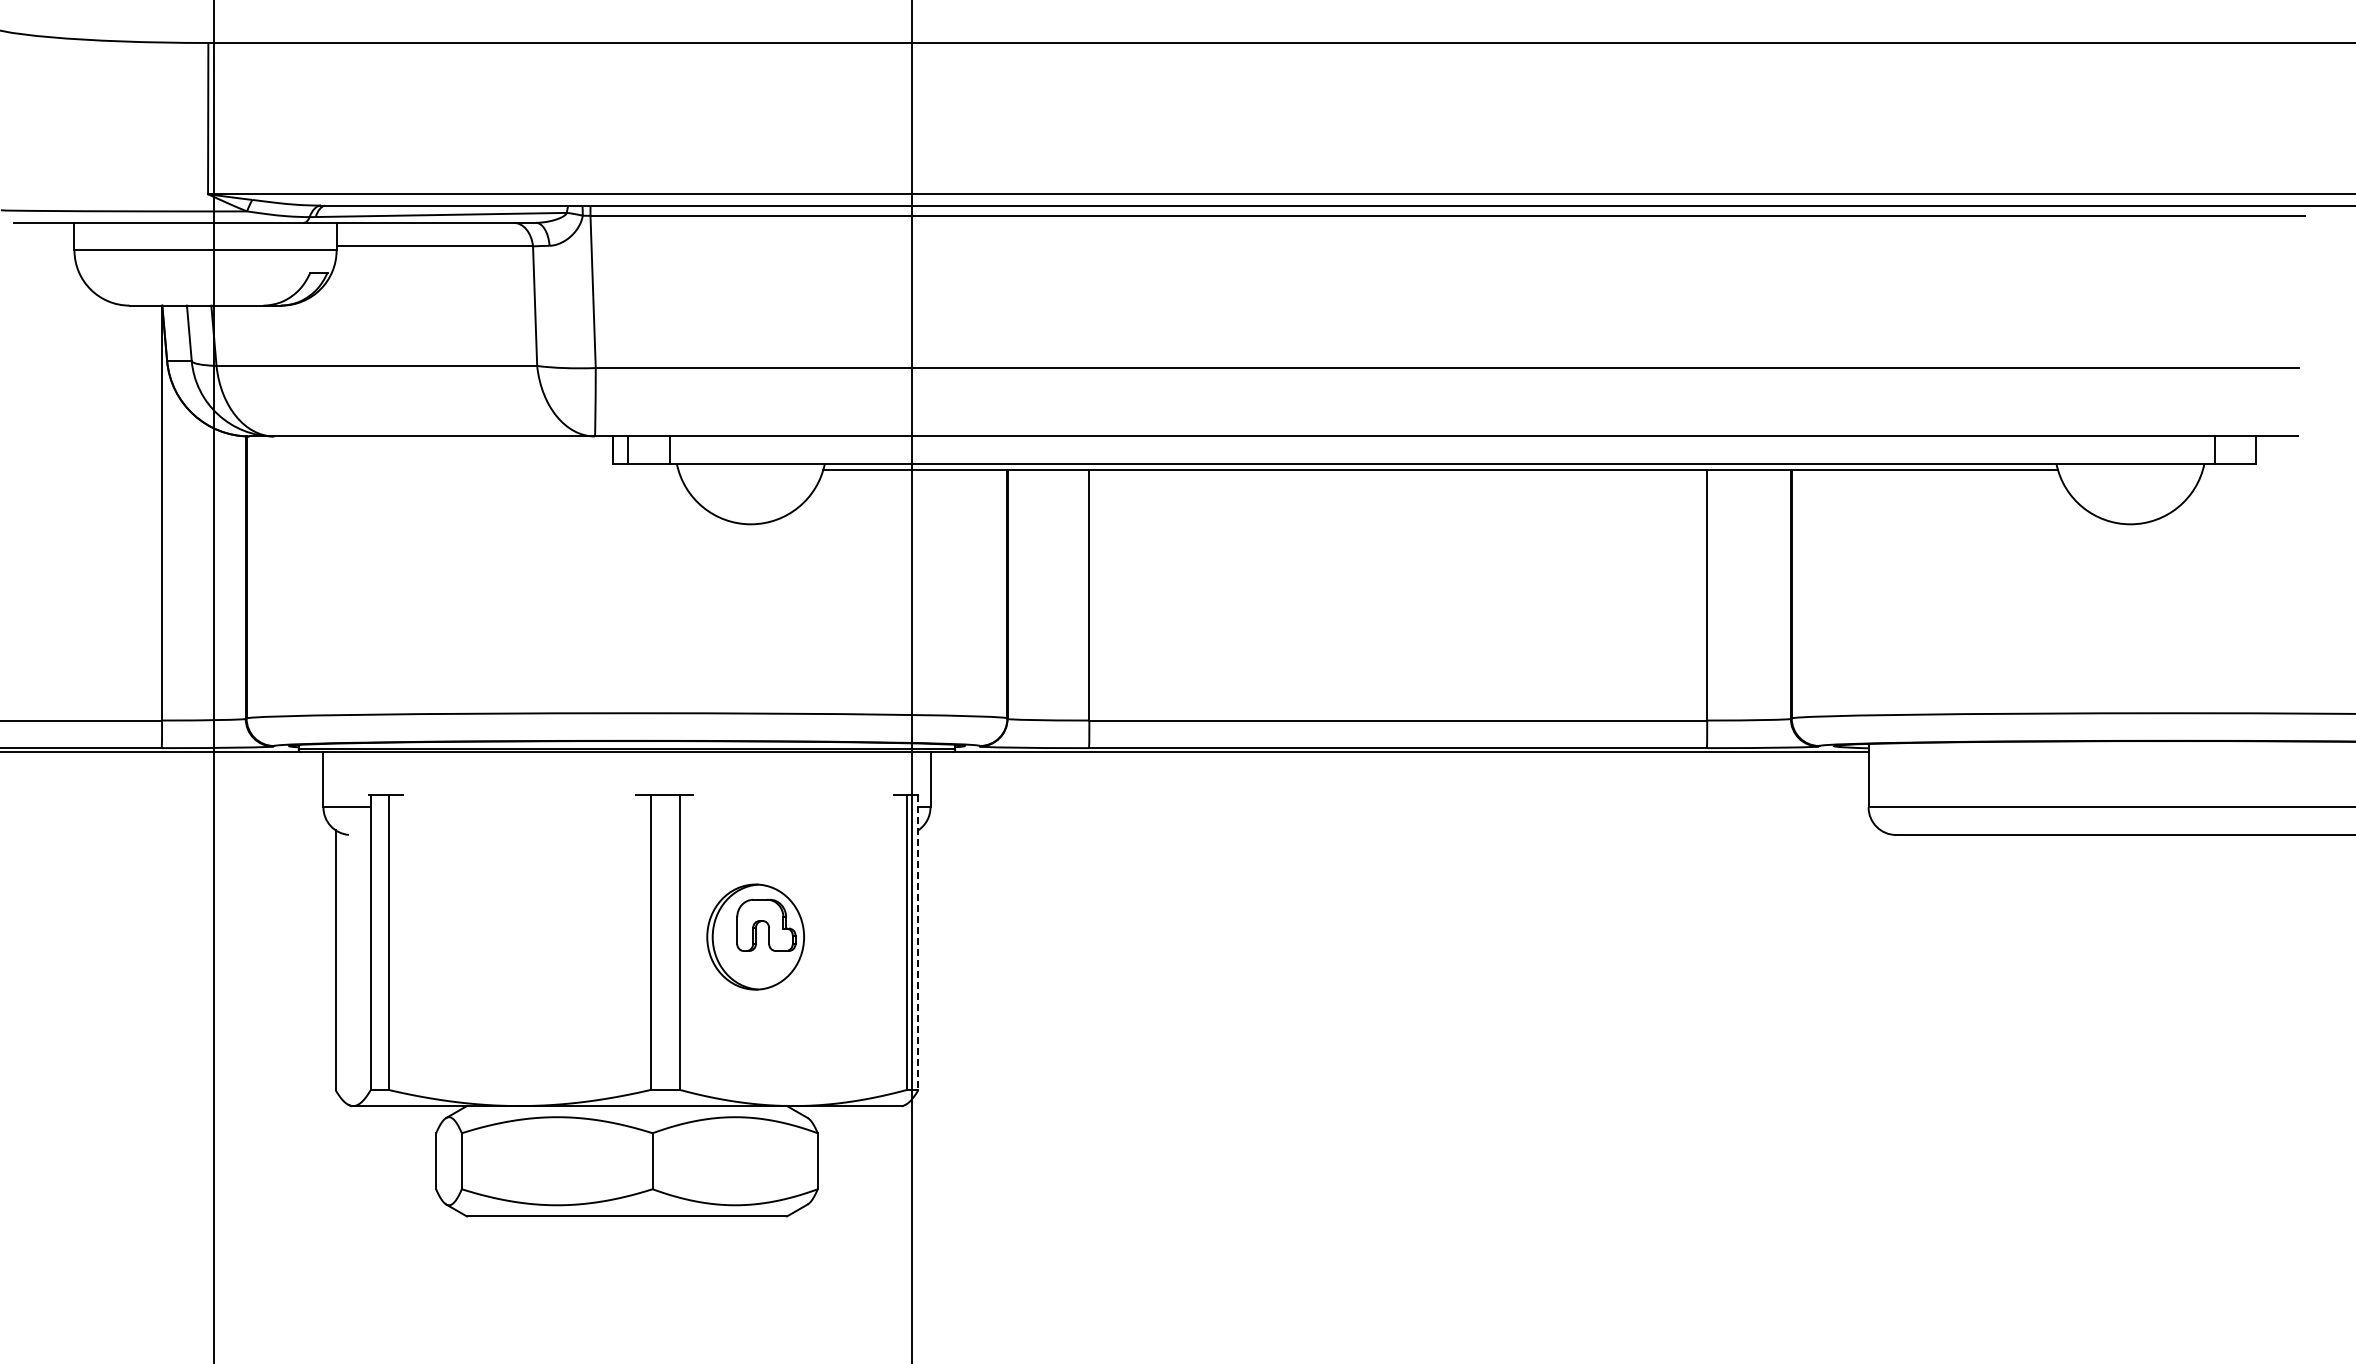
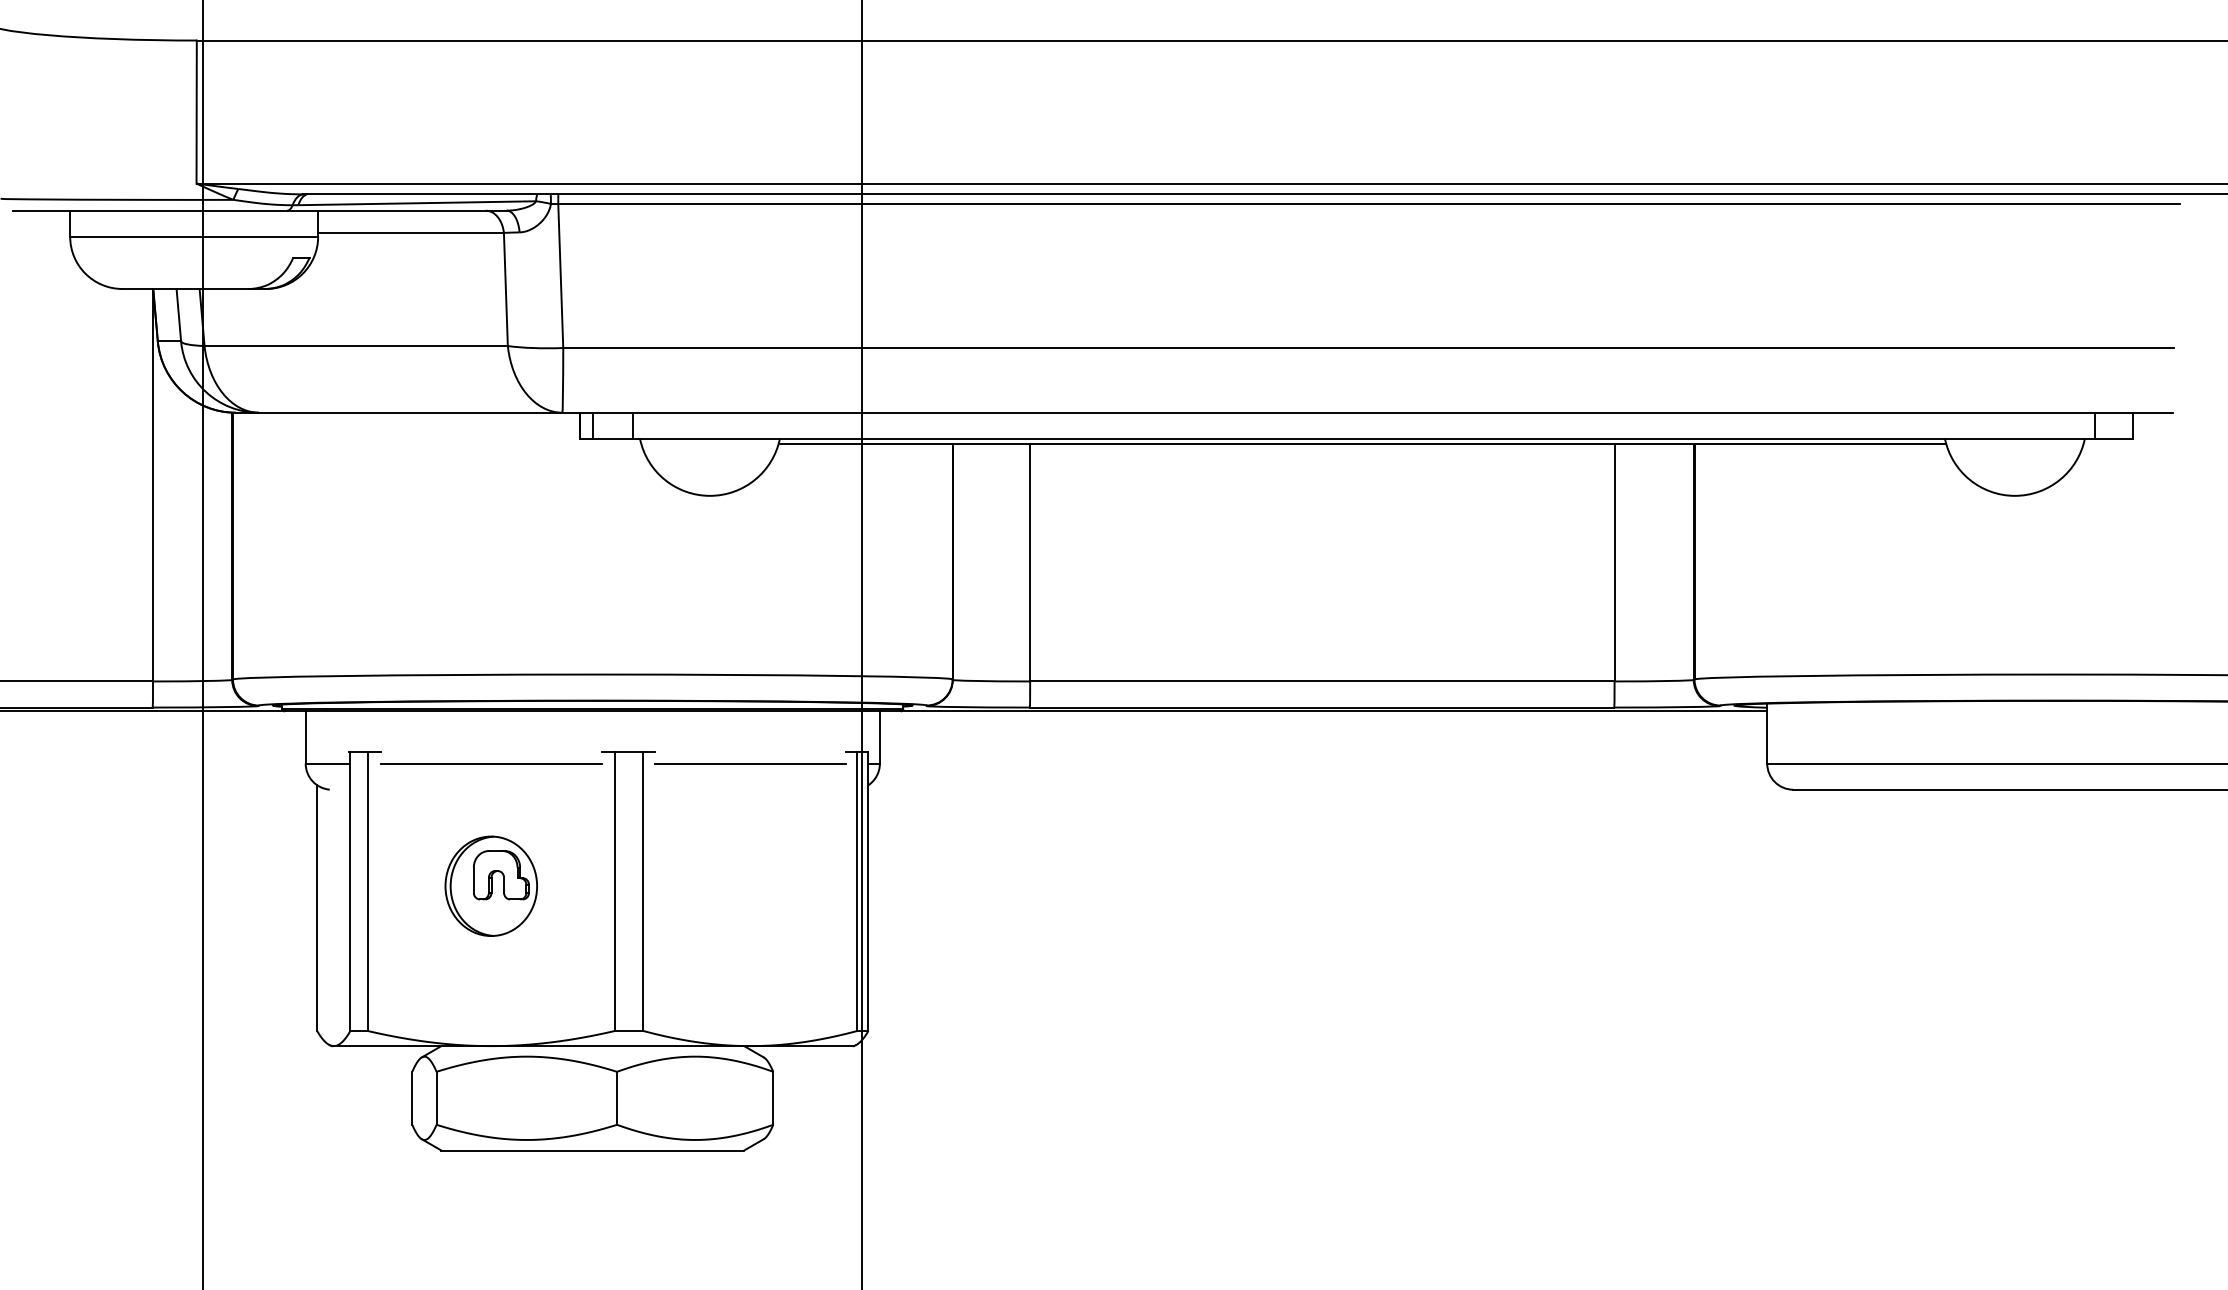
line: (519, 807) -> (491, 763), added
line: (793, 807) -> (750, 763), added
part: (755, 936) -> (491, 885), moved
line: (918, 942) -> (868, 891), dashed -> solid

